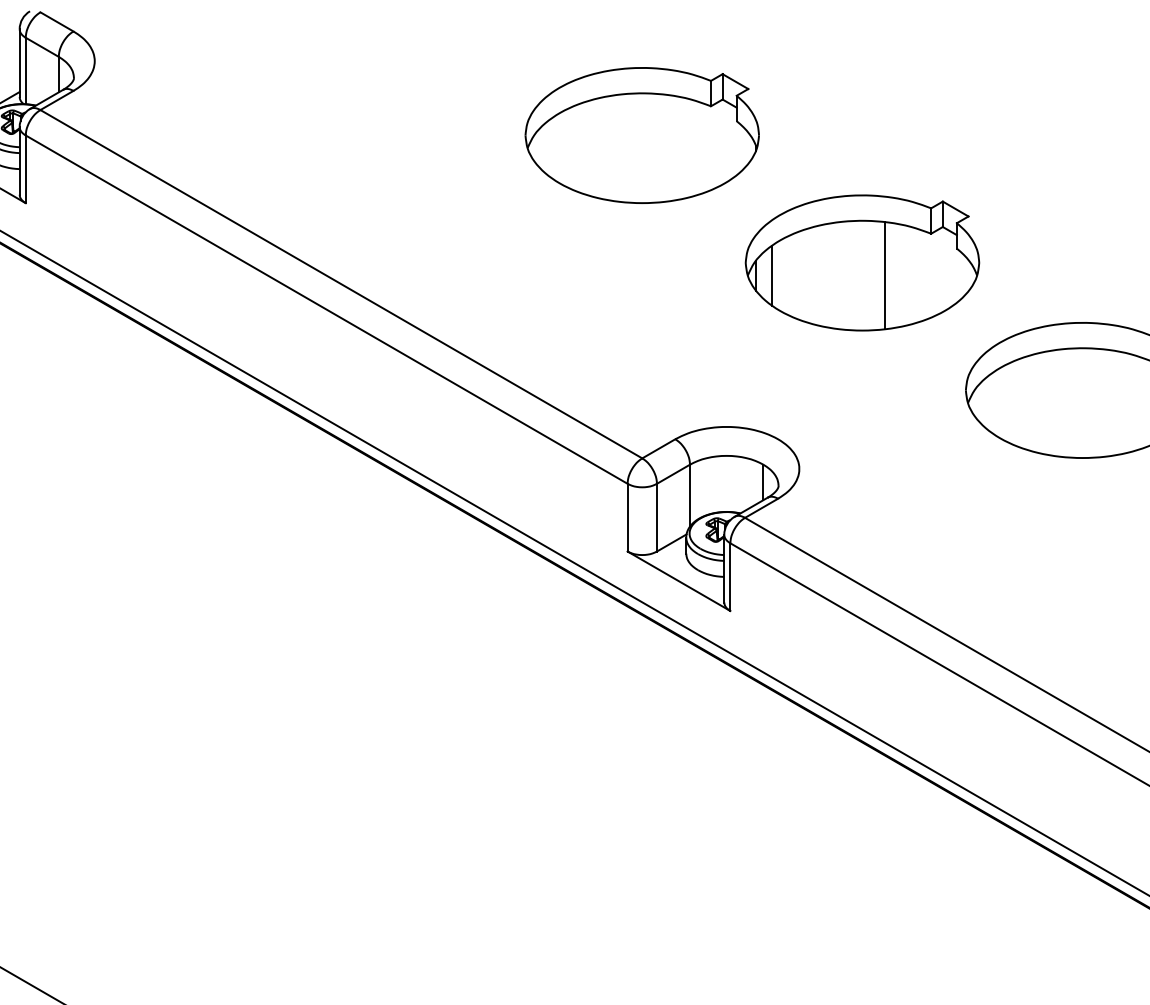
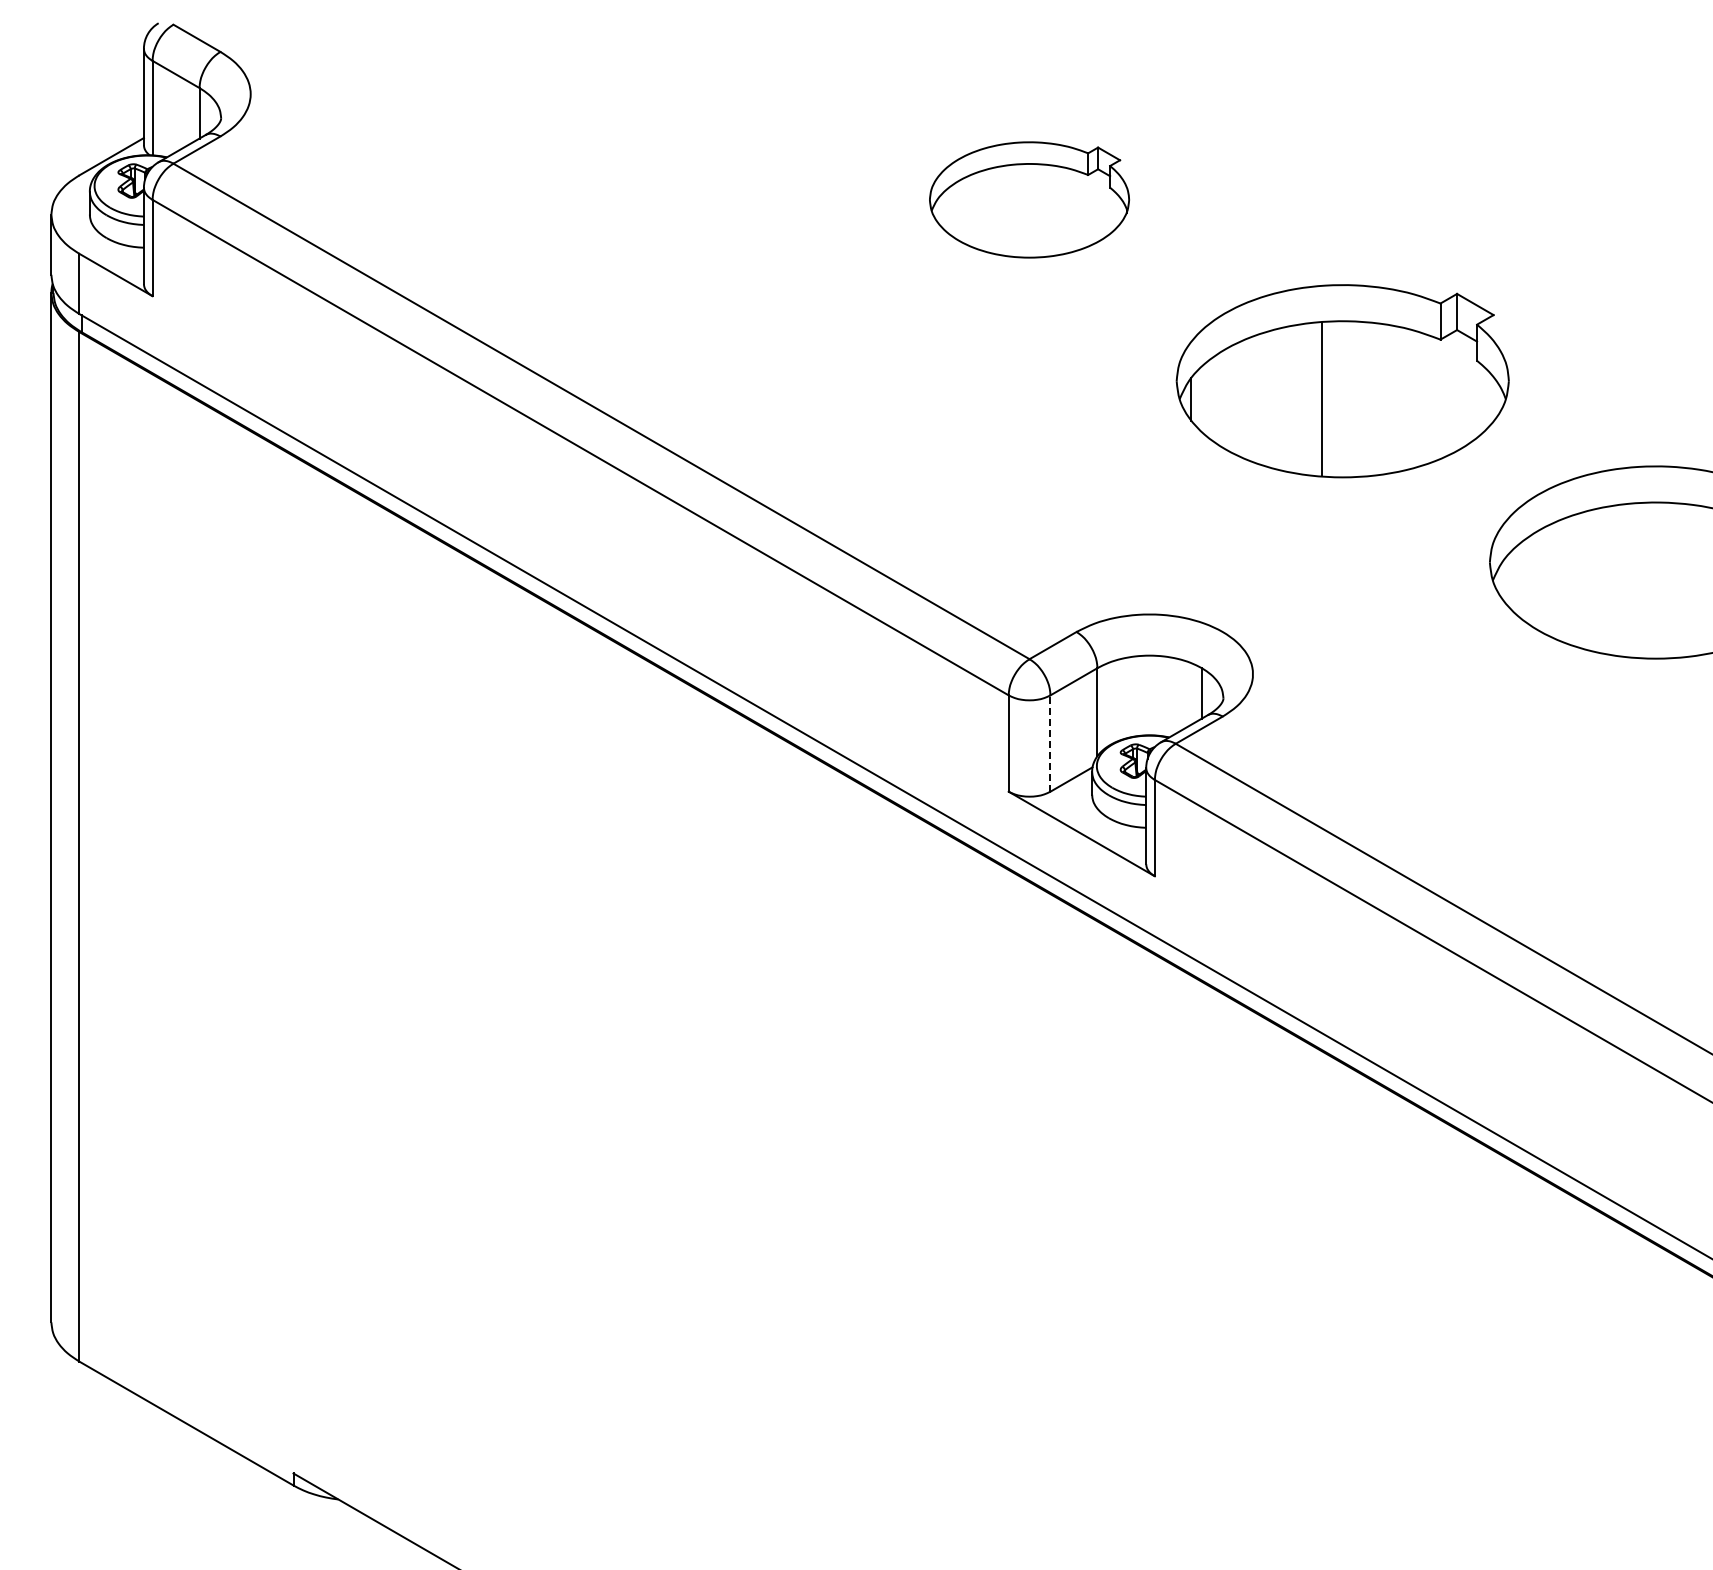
part: (642, 135) -> (1029, 199), size x0.6
line: (771, 275) -> (1213, 398), removed
line: (884, 275) -> (1322, 398), moved
line: (657, 517) -> (1050, 743), solid -> dashed

